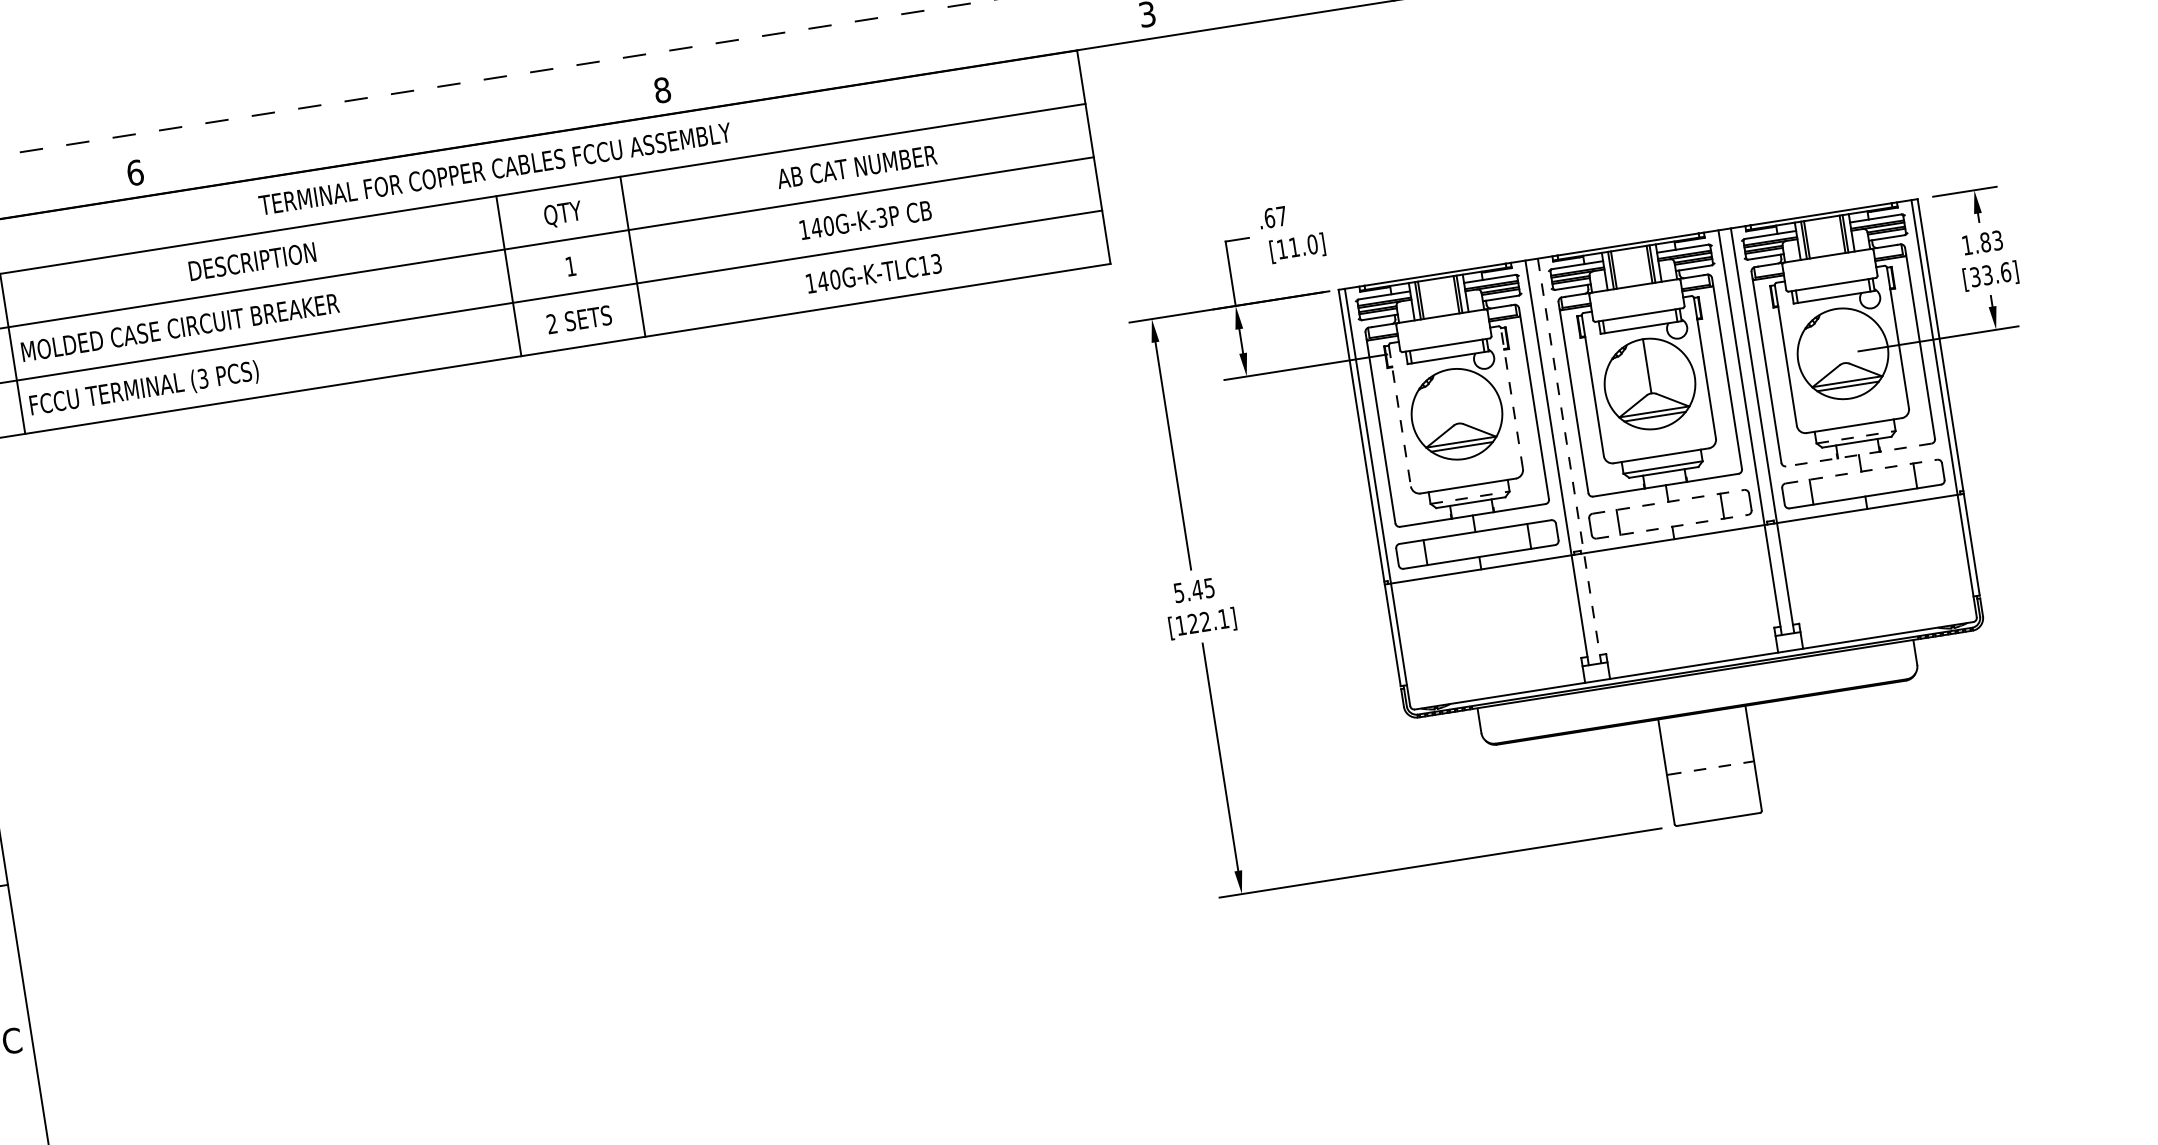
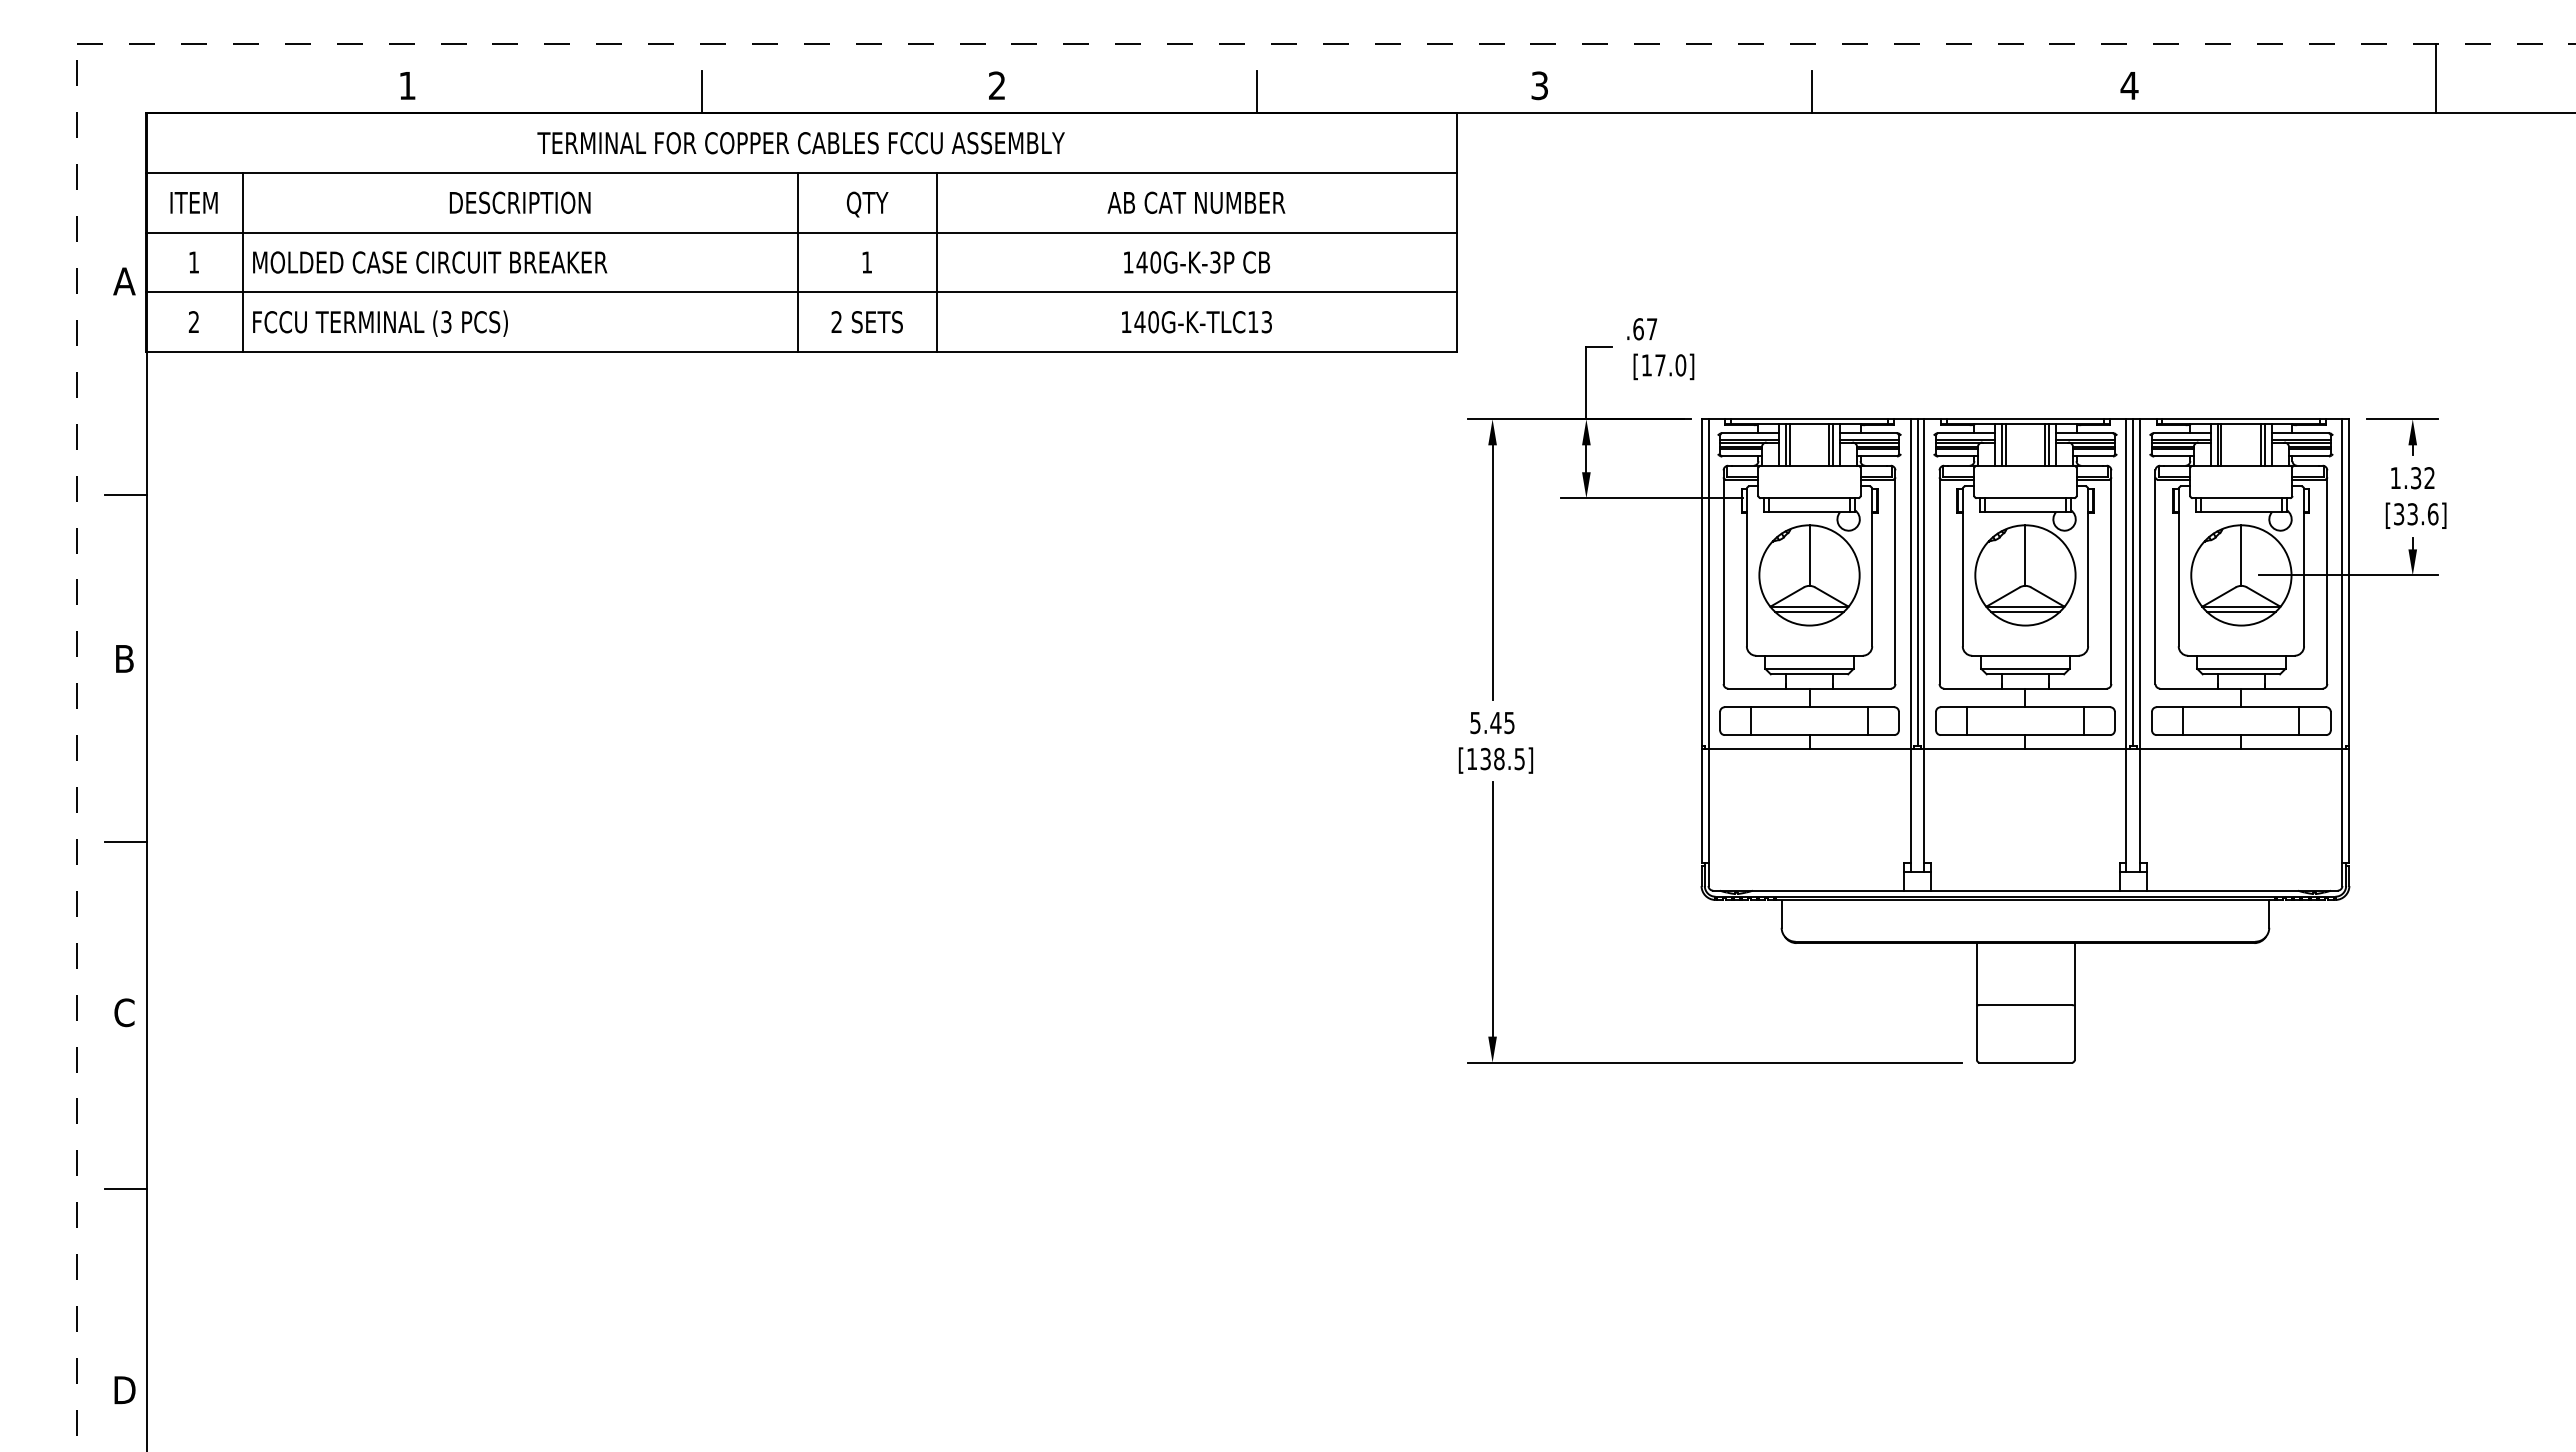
line: (895, 60) -> (1256, 92), added
text: (661, 90) -> (996, 85), 8 -> 2
line: (399, 137) -> (701, 92), added
text: (135, 172) -> (407, 85), 6 -> 1
text: (1991, 241) -> (2422, 478), 1.83 -> 1.32
text: (1294, 247) -> (1660, 365), [11.0] -> [17.0]
line: (1840, 335) -> (2241, 555), added
line: (1747, 375) -> (2133, 582), added
line: (1454, 396) -> (1809, 555), added
line: (1512, 398) -> (1872, 567), dashed -> solid
line: (1554, 405) -> (1917, 582), added
line: (1399, 415) -> (1746, 567), dashed -> solid
line: (1856, 436) -> (2241, 668), dashed -> solid
line: (1858, 455) -> (2240, 688), dashed -> solid
line: (1569, 461) -> (1924, 646), dashed -> solid
line: (1861, 471) -> (2241, 707), dashed -> solid
line: (1470, 497) -> (1810, 668), dashed -> solid
line: (1668, 502) -> (2025, 707), dashed -> solid
line: (1672, 527) -> (2025, 735), dashed -> solid
text: (1208, 621) -> (1502, 759), [122.1] -> [138.5]
line: (1711, 768) -> (2026, 1005), dashed -> solid

